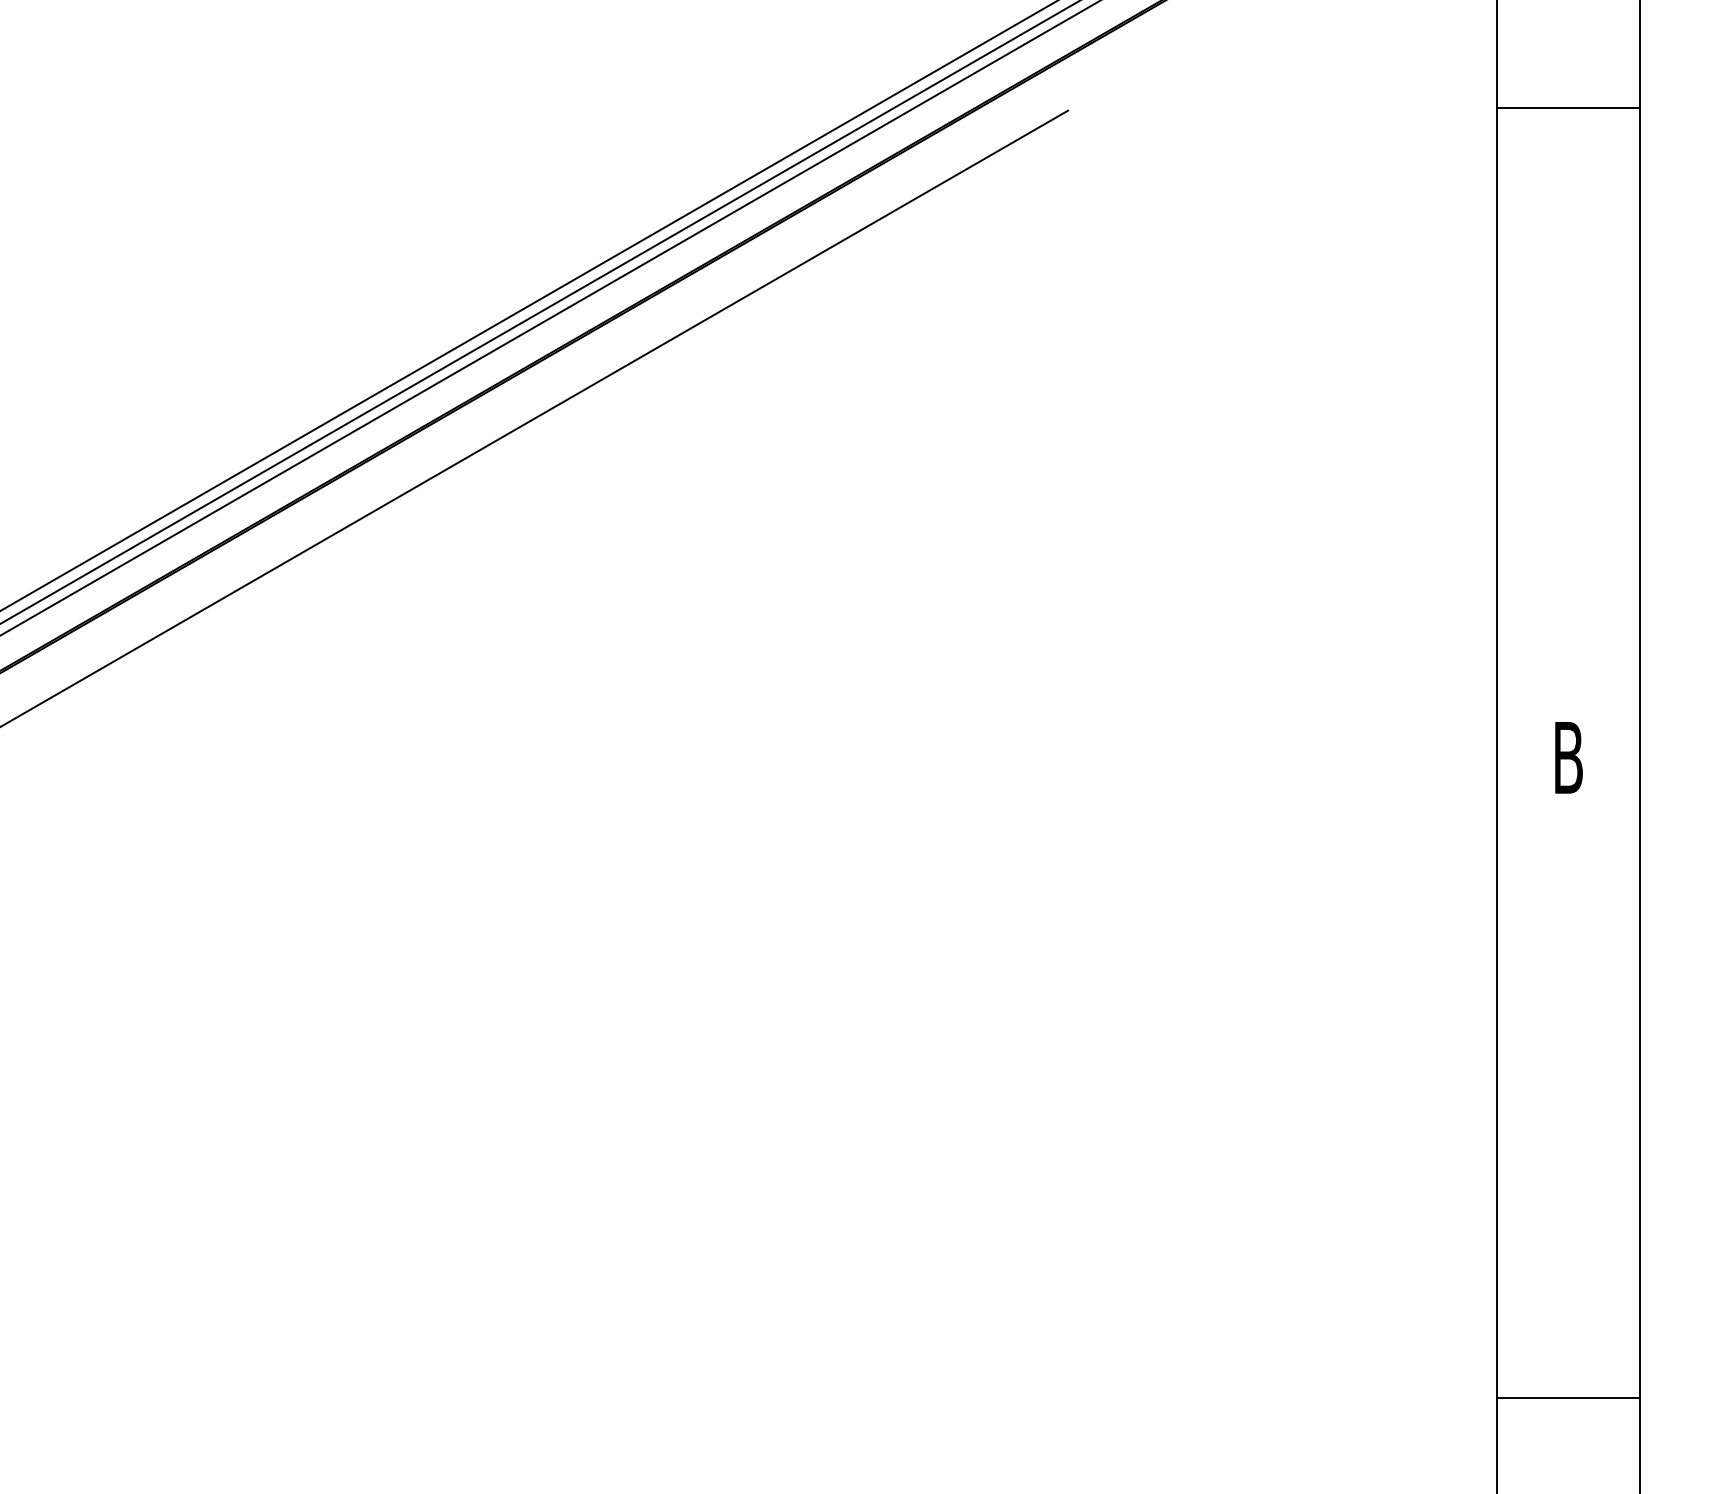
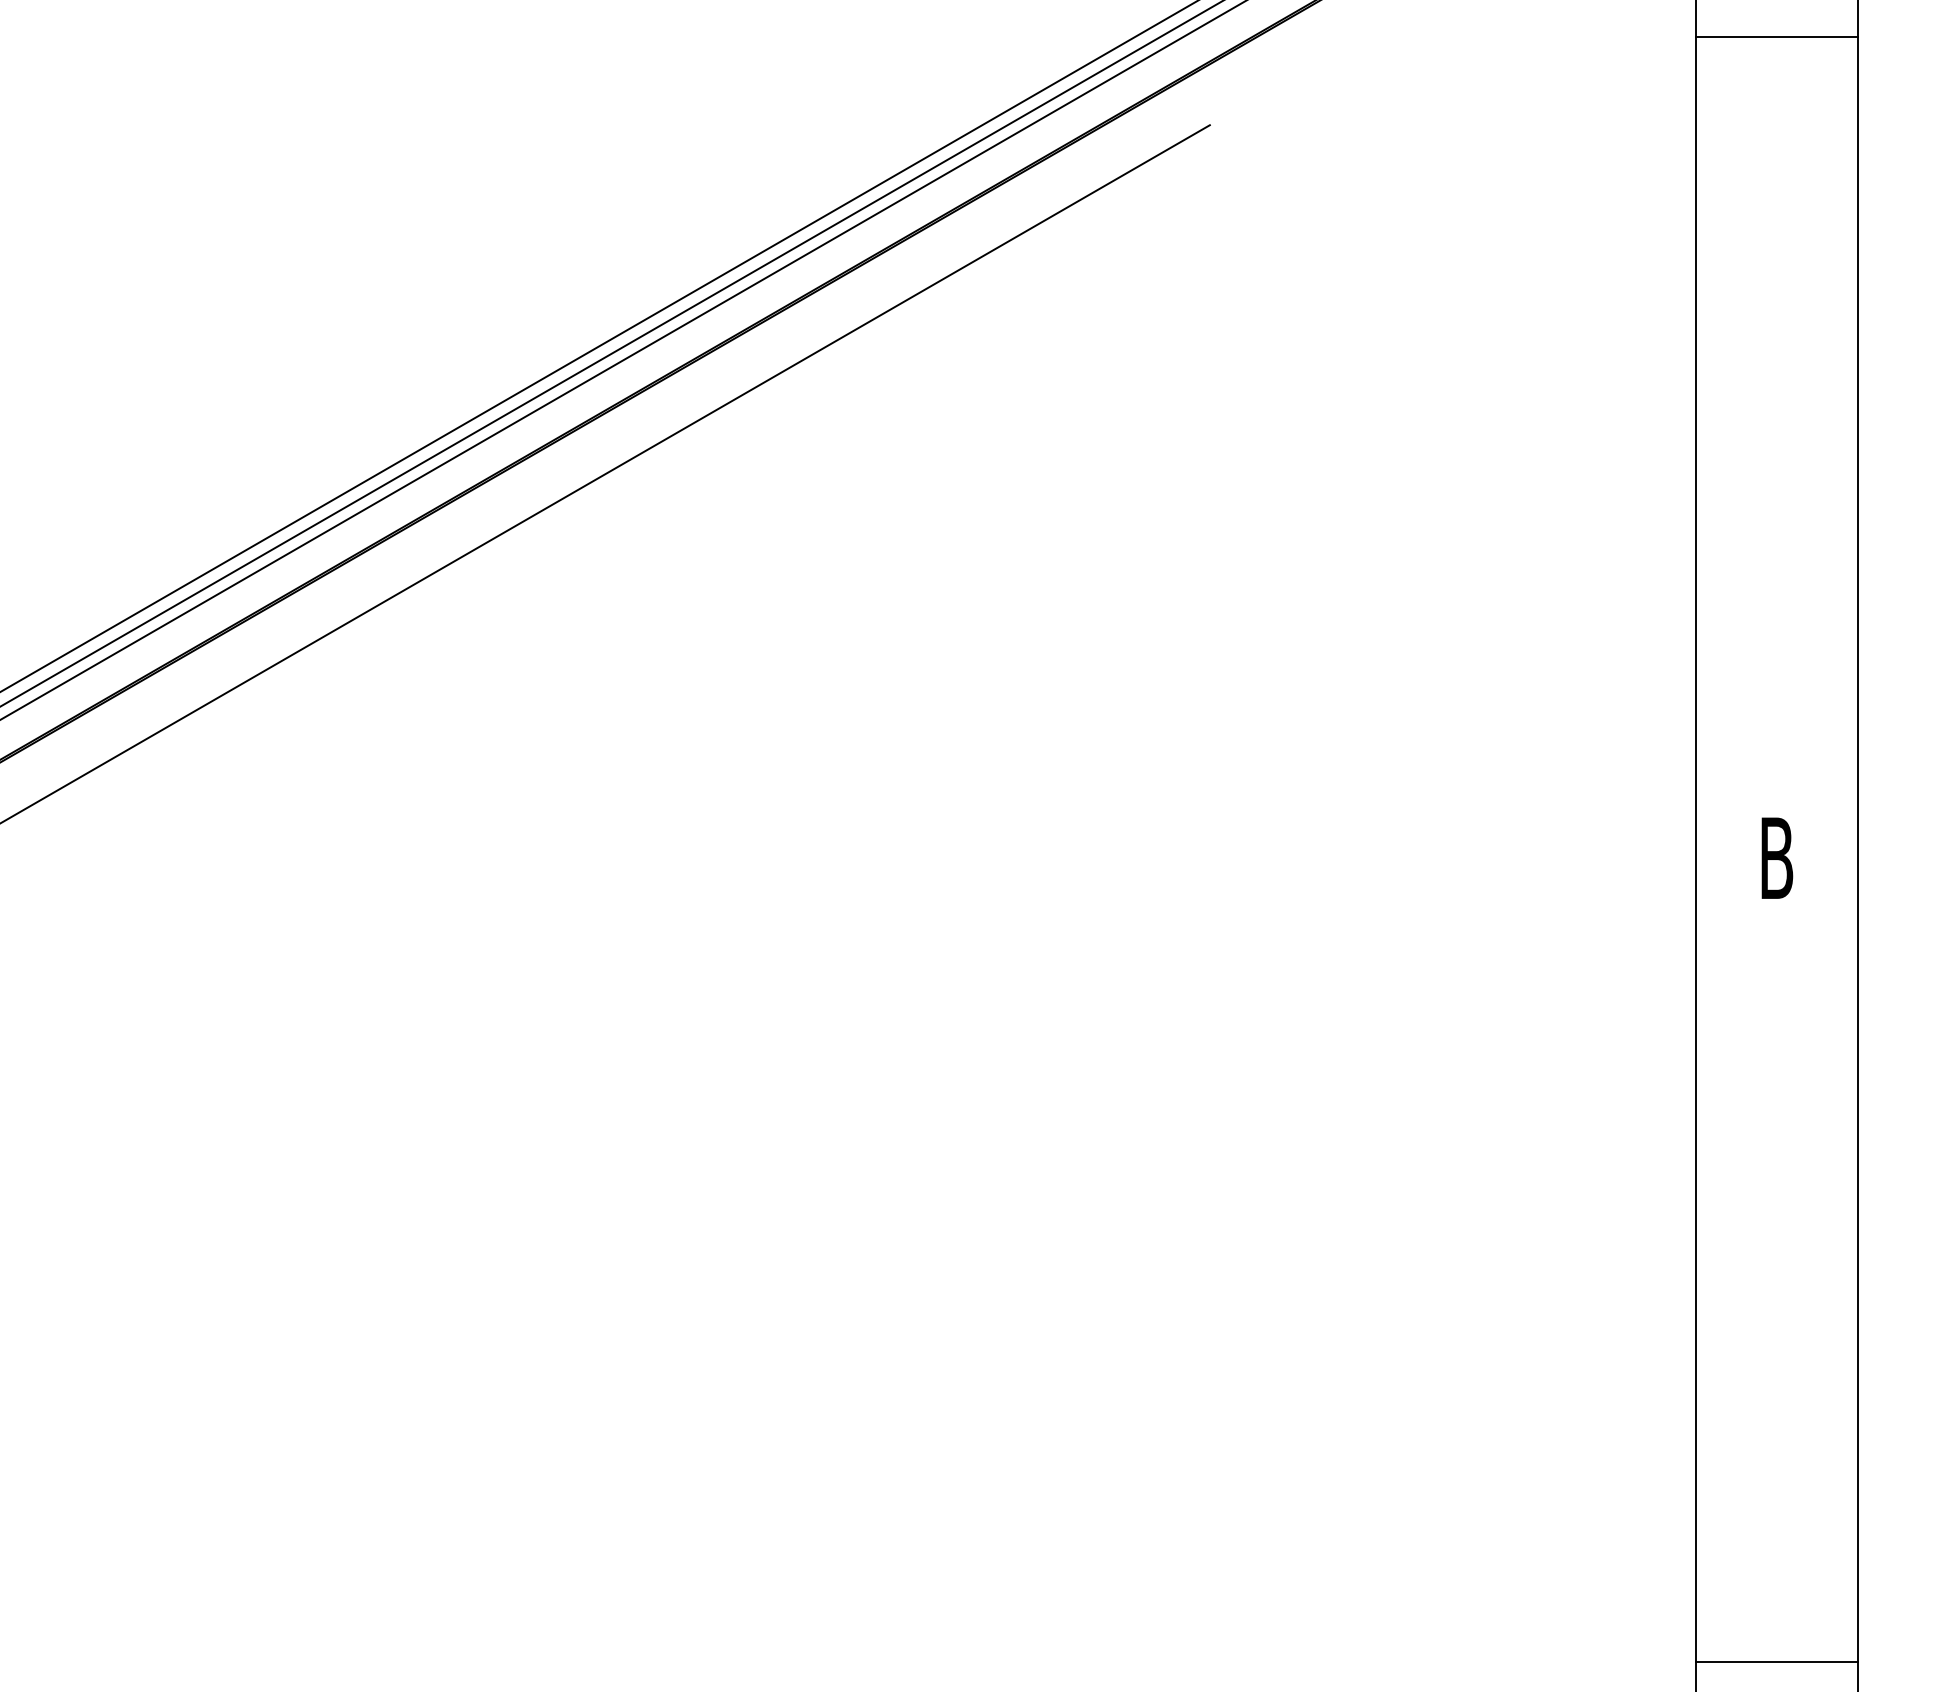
line: (1568, 107) -> (1776, 36), moved
line: (1568, 1398) -> (1776, 1661), moved

